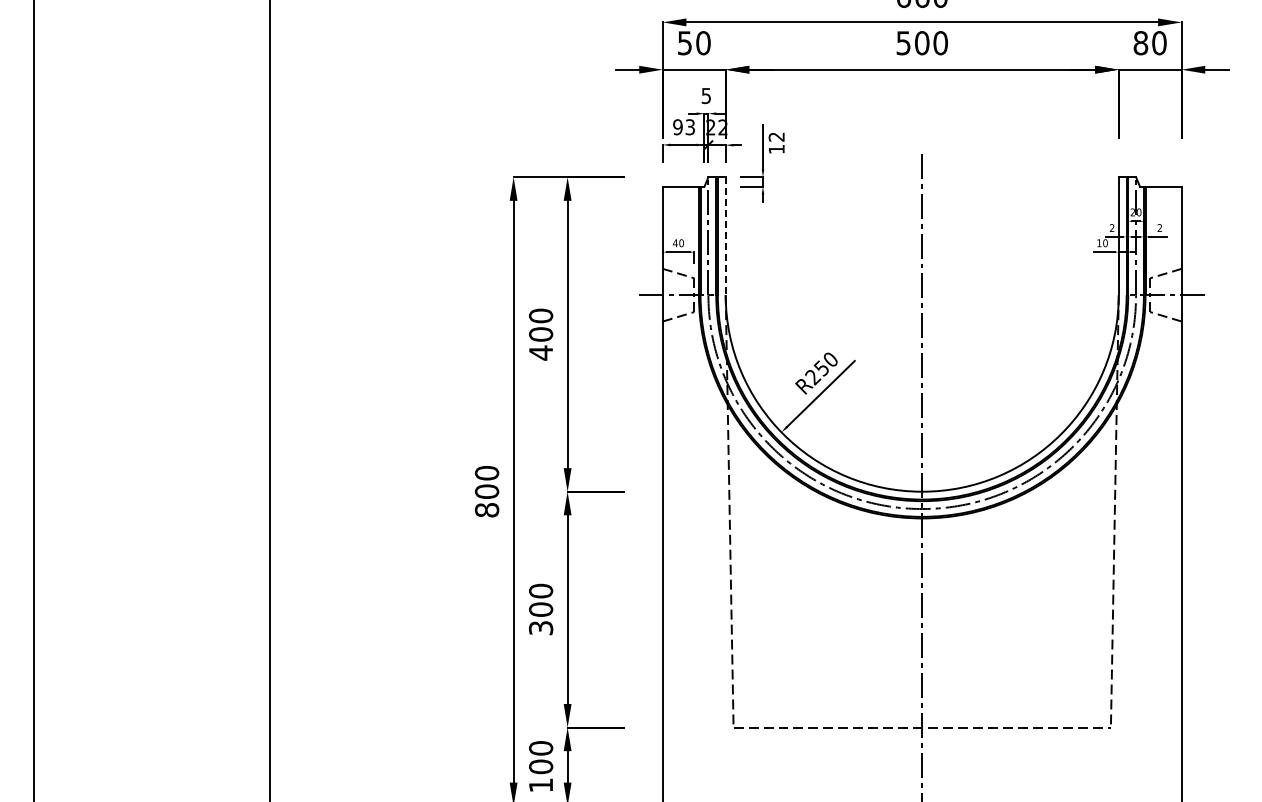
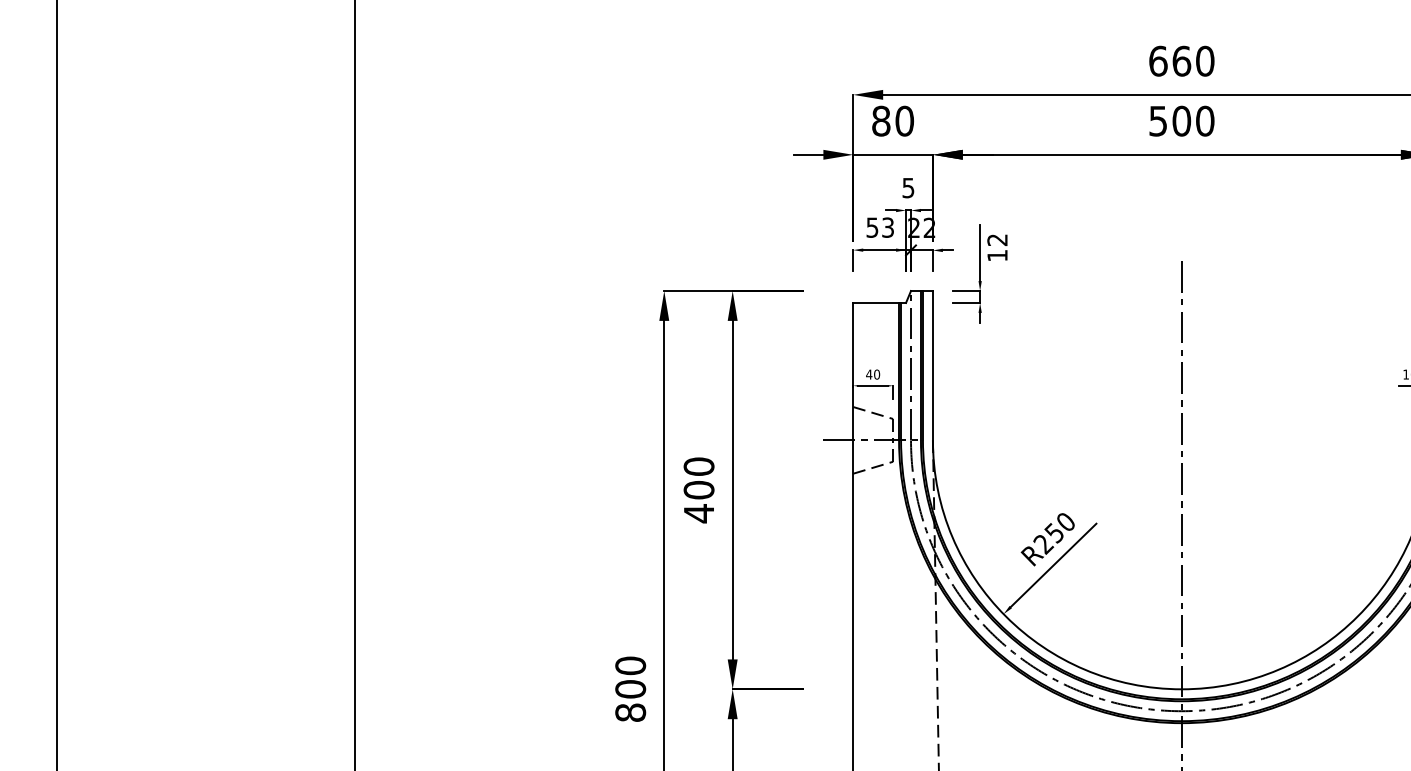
text: (684, 43) -> (880, 121), 50 -> 80
text: (677, 127) -> (871, 227), 93 -> 53
line: (725, 236) -> (932, 366), dashed -> solid

